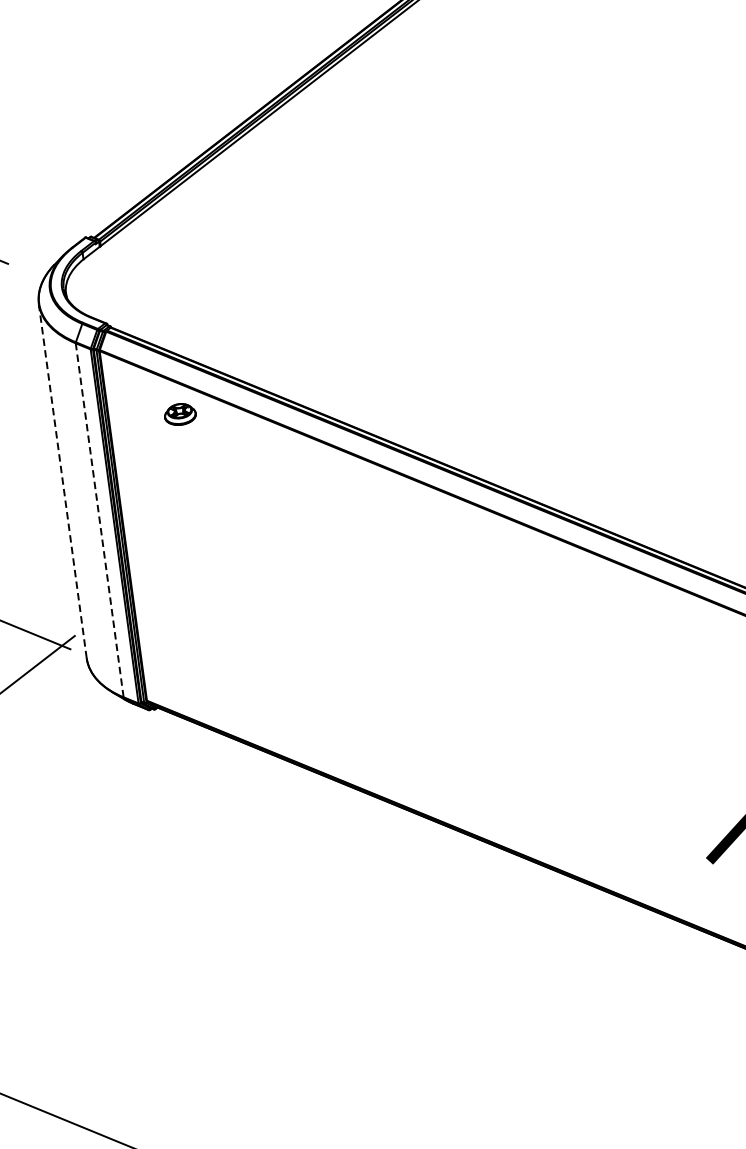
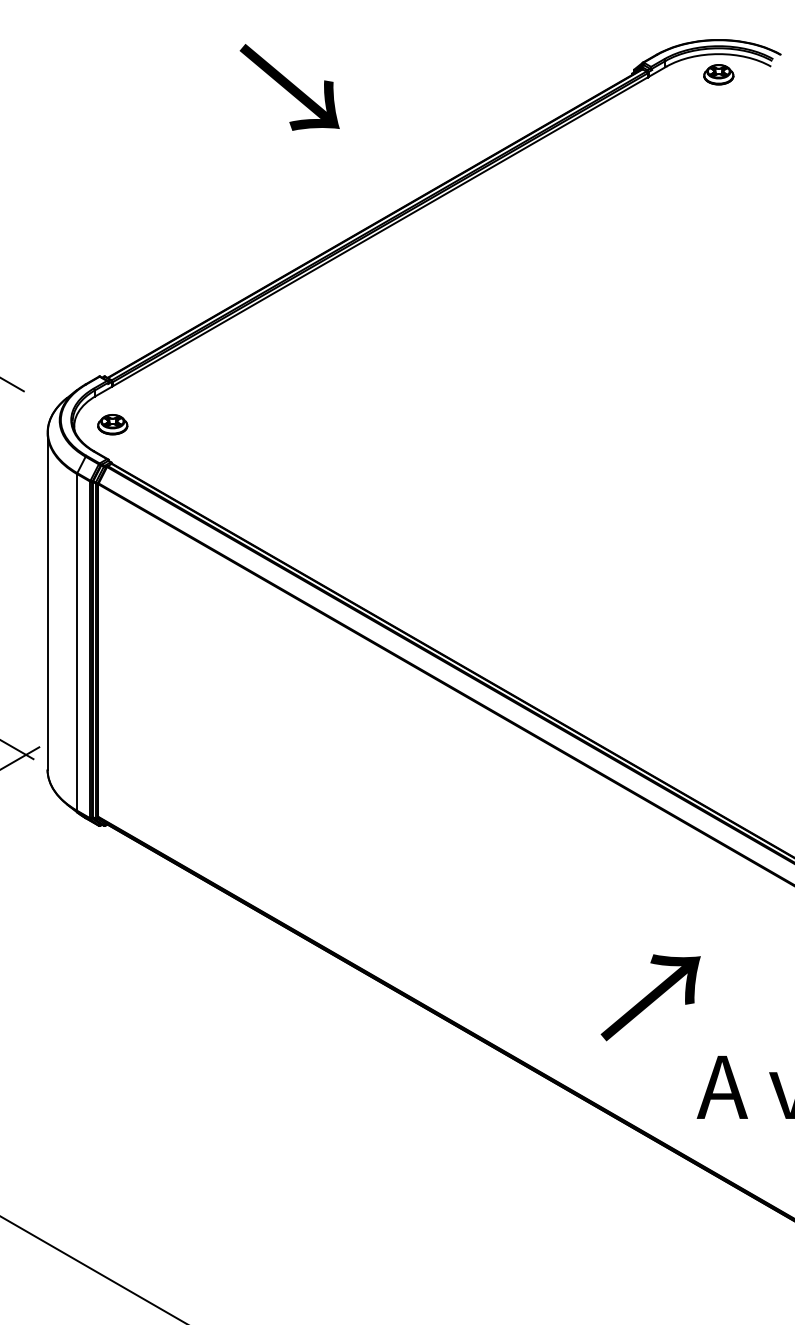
part: (180, 414) -> (112, 424), moved
line: (62, 480) -> (47, 600), dashed -> solid
line: (99, 519) -> (77, 641), dashed -> solid

